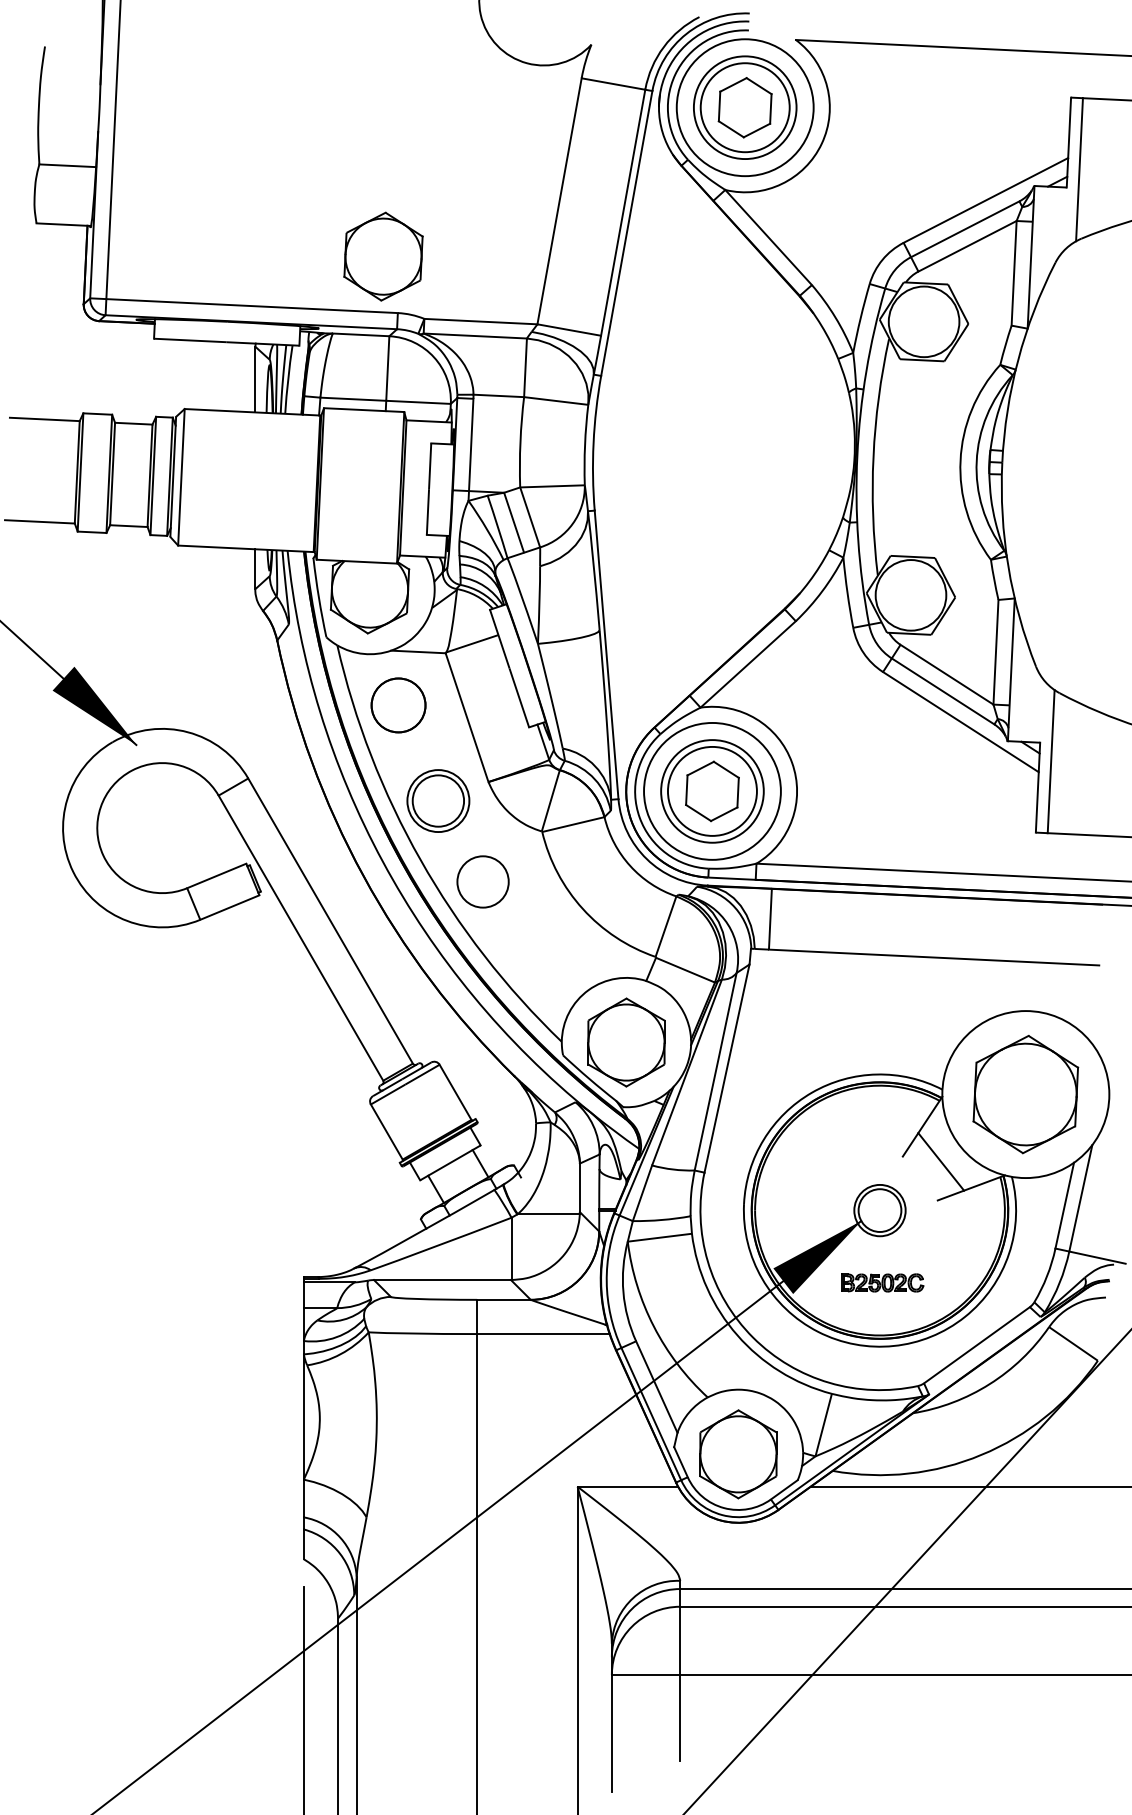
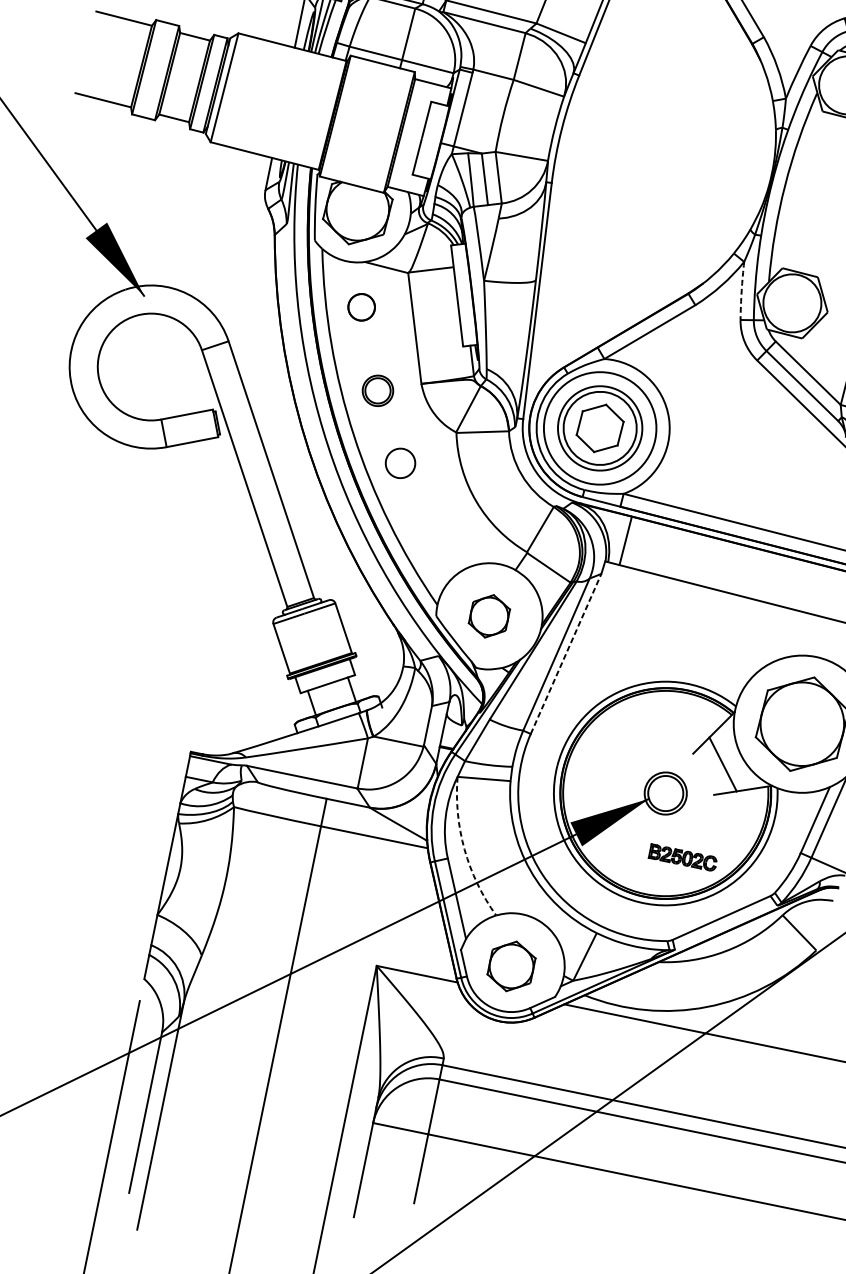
arc: (847, 592) -> (741, 290), solid -> dashed
part: (398, 705) -> (361, 307), size x0.6
part: (438, 800) -> (378, 390), size x0.6
circle: (482, 881) -> (400, 462), size x0.7
part: (626, 1042) -> (489, 616), size x0.6
line: (727, 1068) -> (566, 653), solid -> dashed
part: (882, 1282) -> (683, 857), moved
arc: (653, 1326) -> (464, 849), solid -> dashed
part: (738, 1454) -> (511, 966), size x0.7

